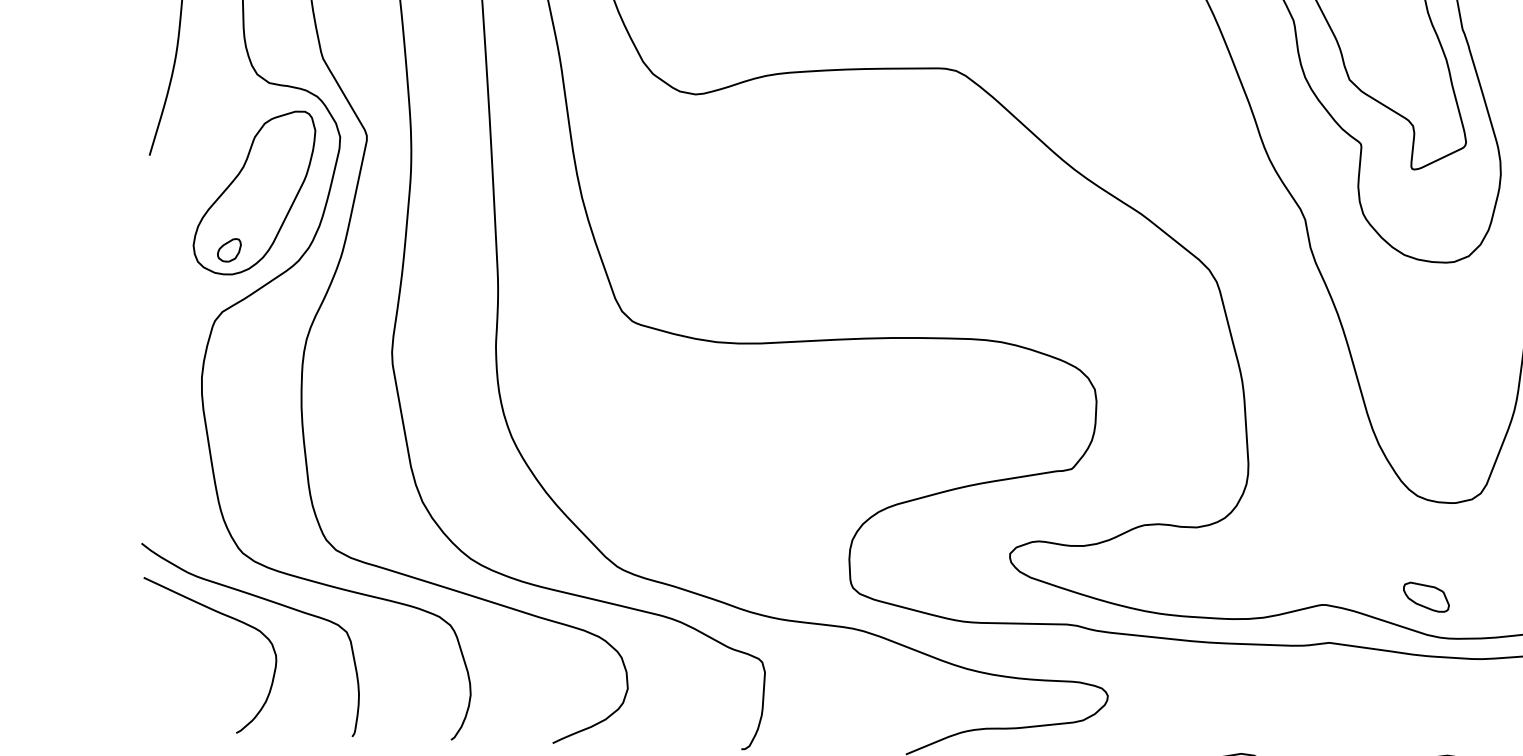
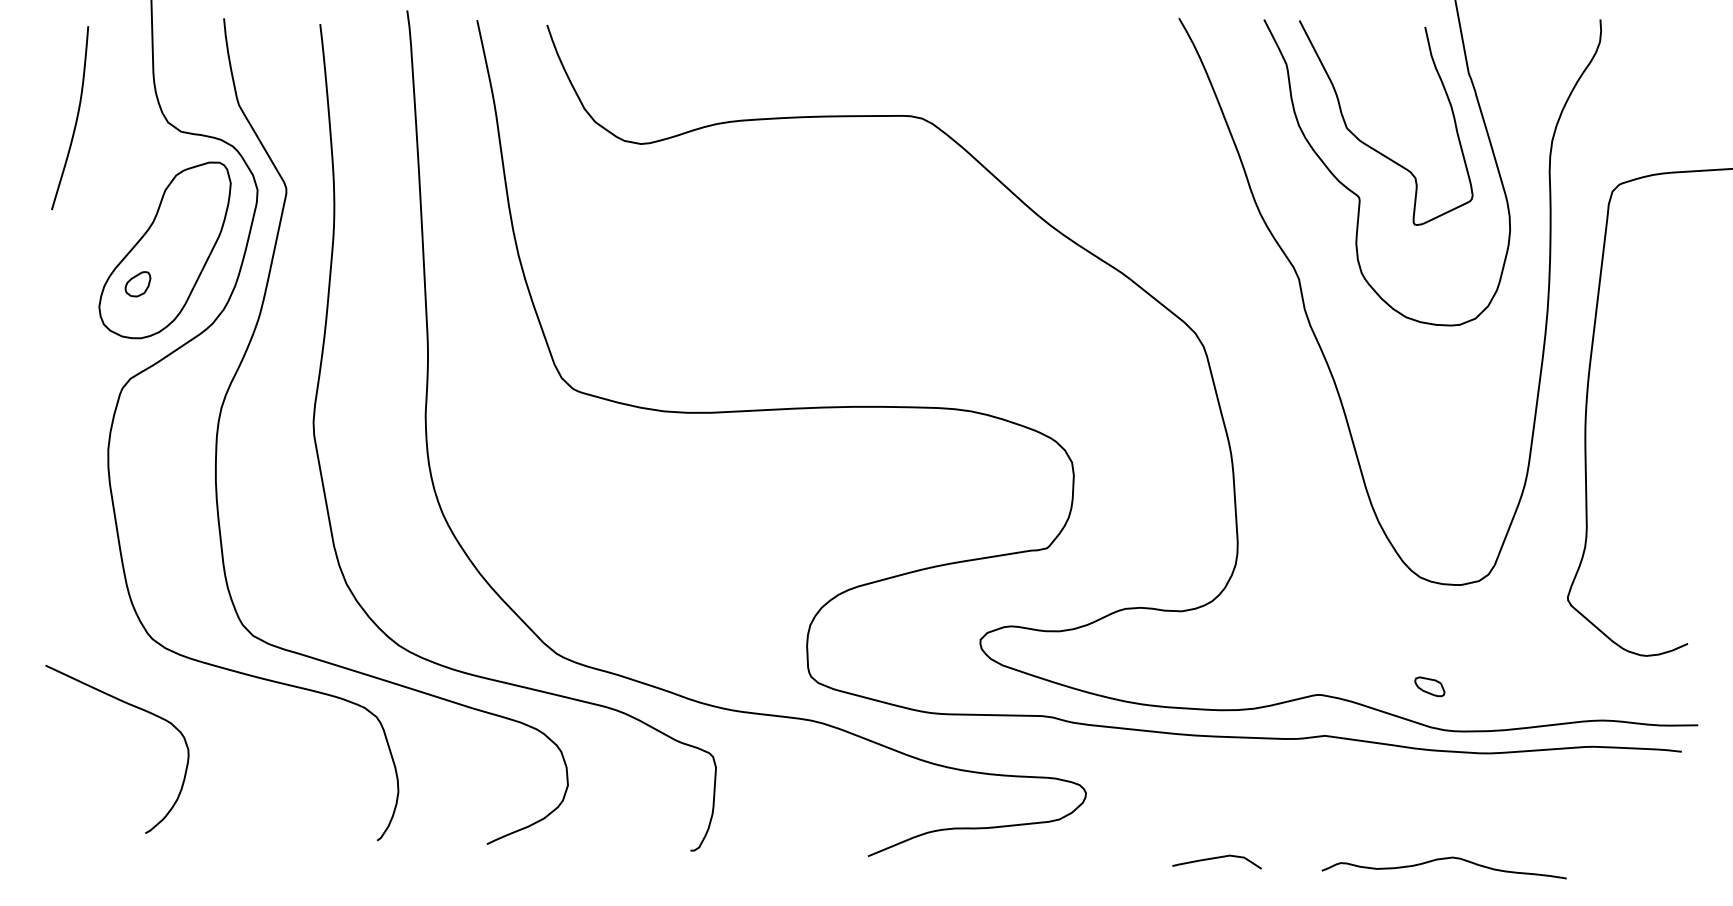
part: (228, 250) -> (137, 284), moved
part: (1426, 597) -> (1429, 686), size x0.6
curve: (264, 599) -> (175, 689), removed

